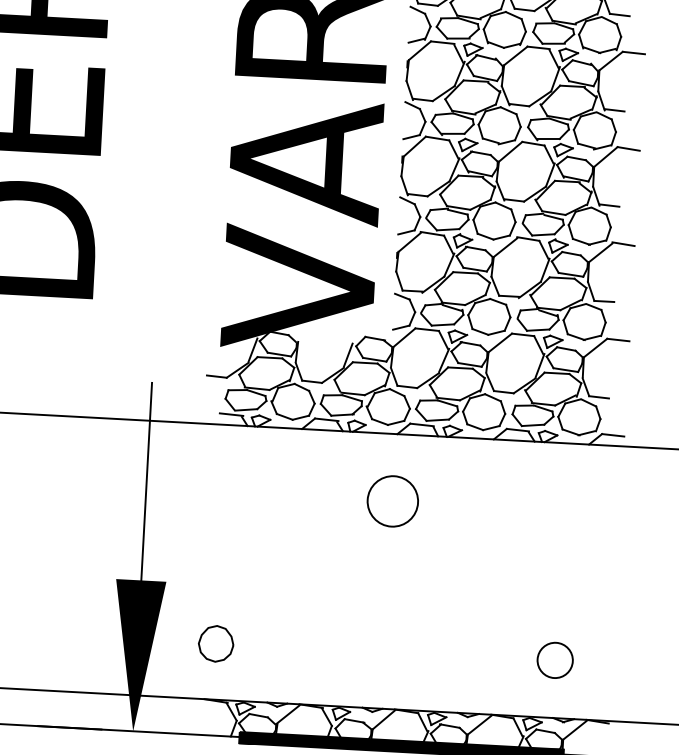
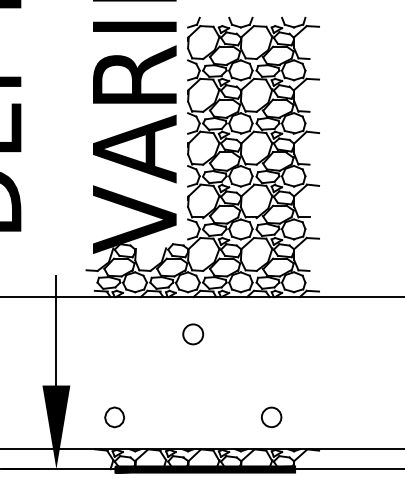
circle: (393, 501) -> (193, 334), size x0.71
part: (215, 644) -> (114, 417), moved
circle: (555, 658) -> (271, 416), moved

